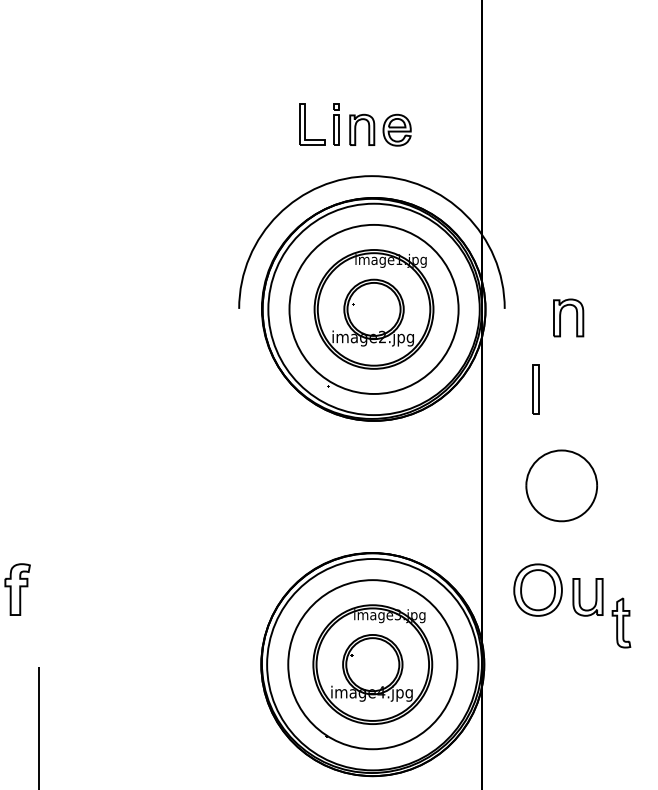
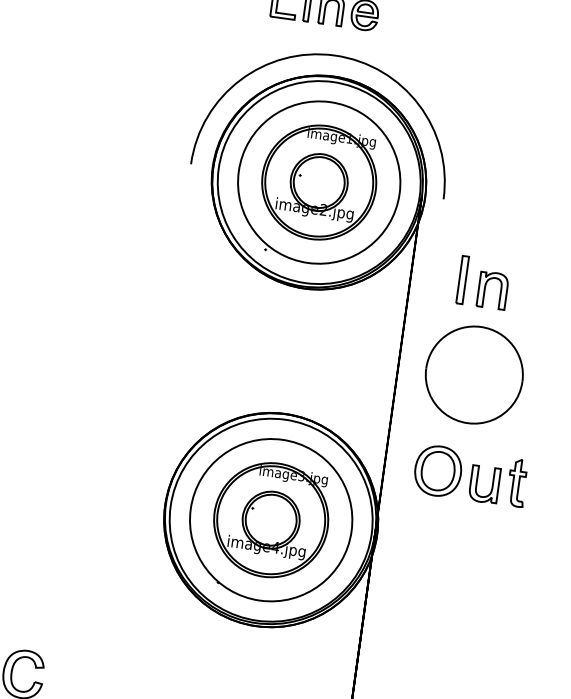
part: (561, 314) -> (486, 286), moved
part: (561, 485) -> (474, 374), size x1.43
part: (621, 622) -> (517, 482), moved

